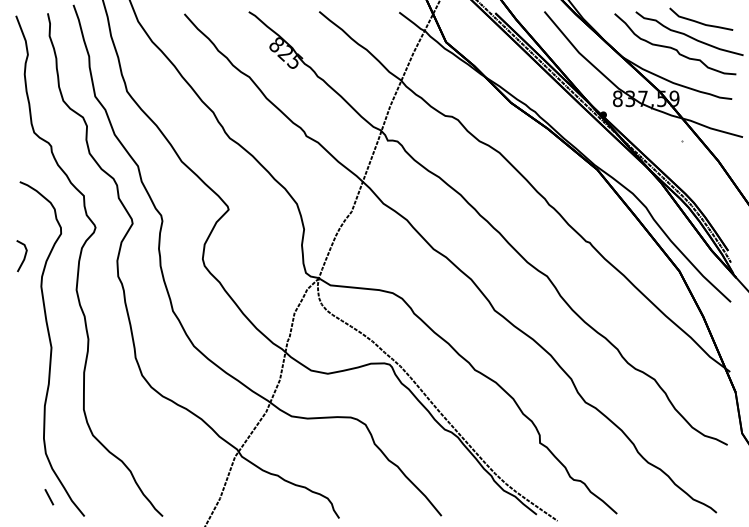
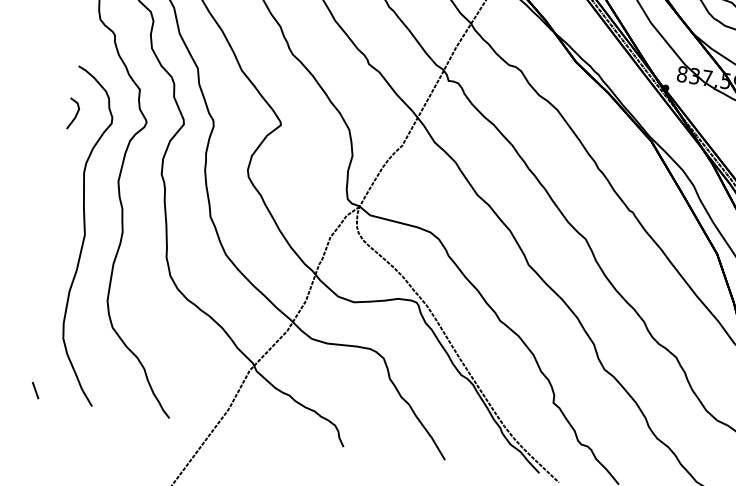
line: (23, 257) -> (74, 115), moved
line: (49, 497) -> (35, 390), moved

